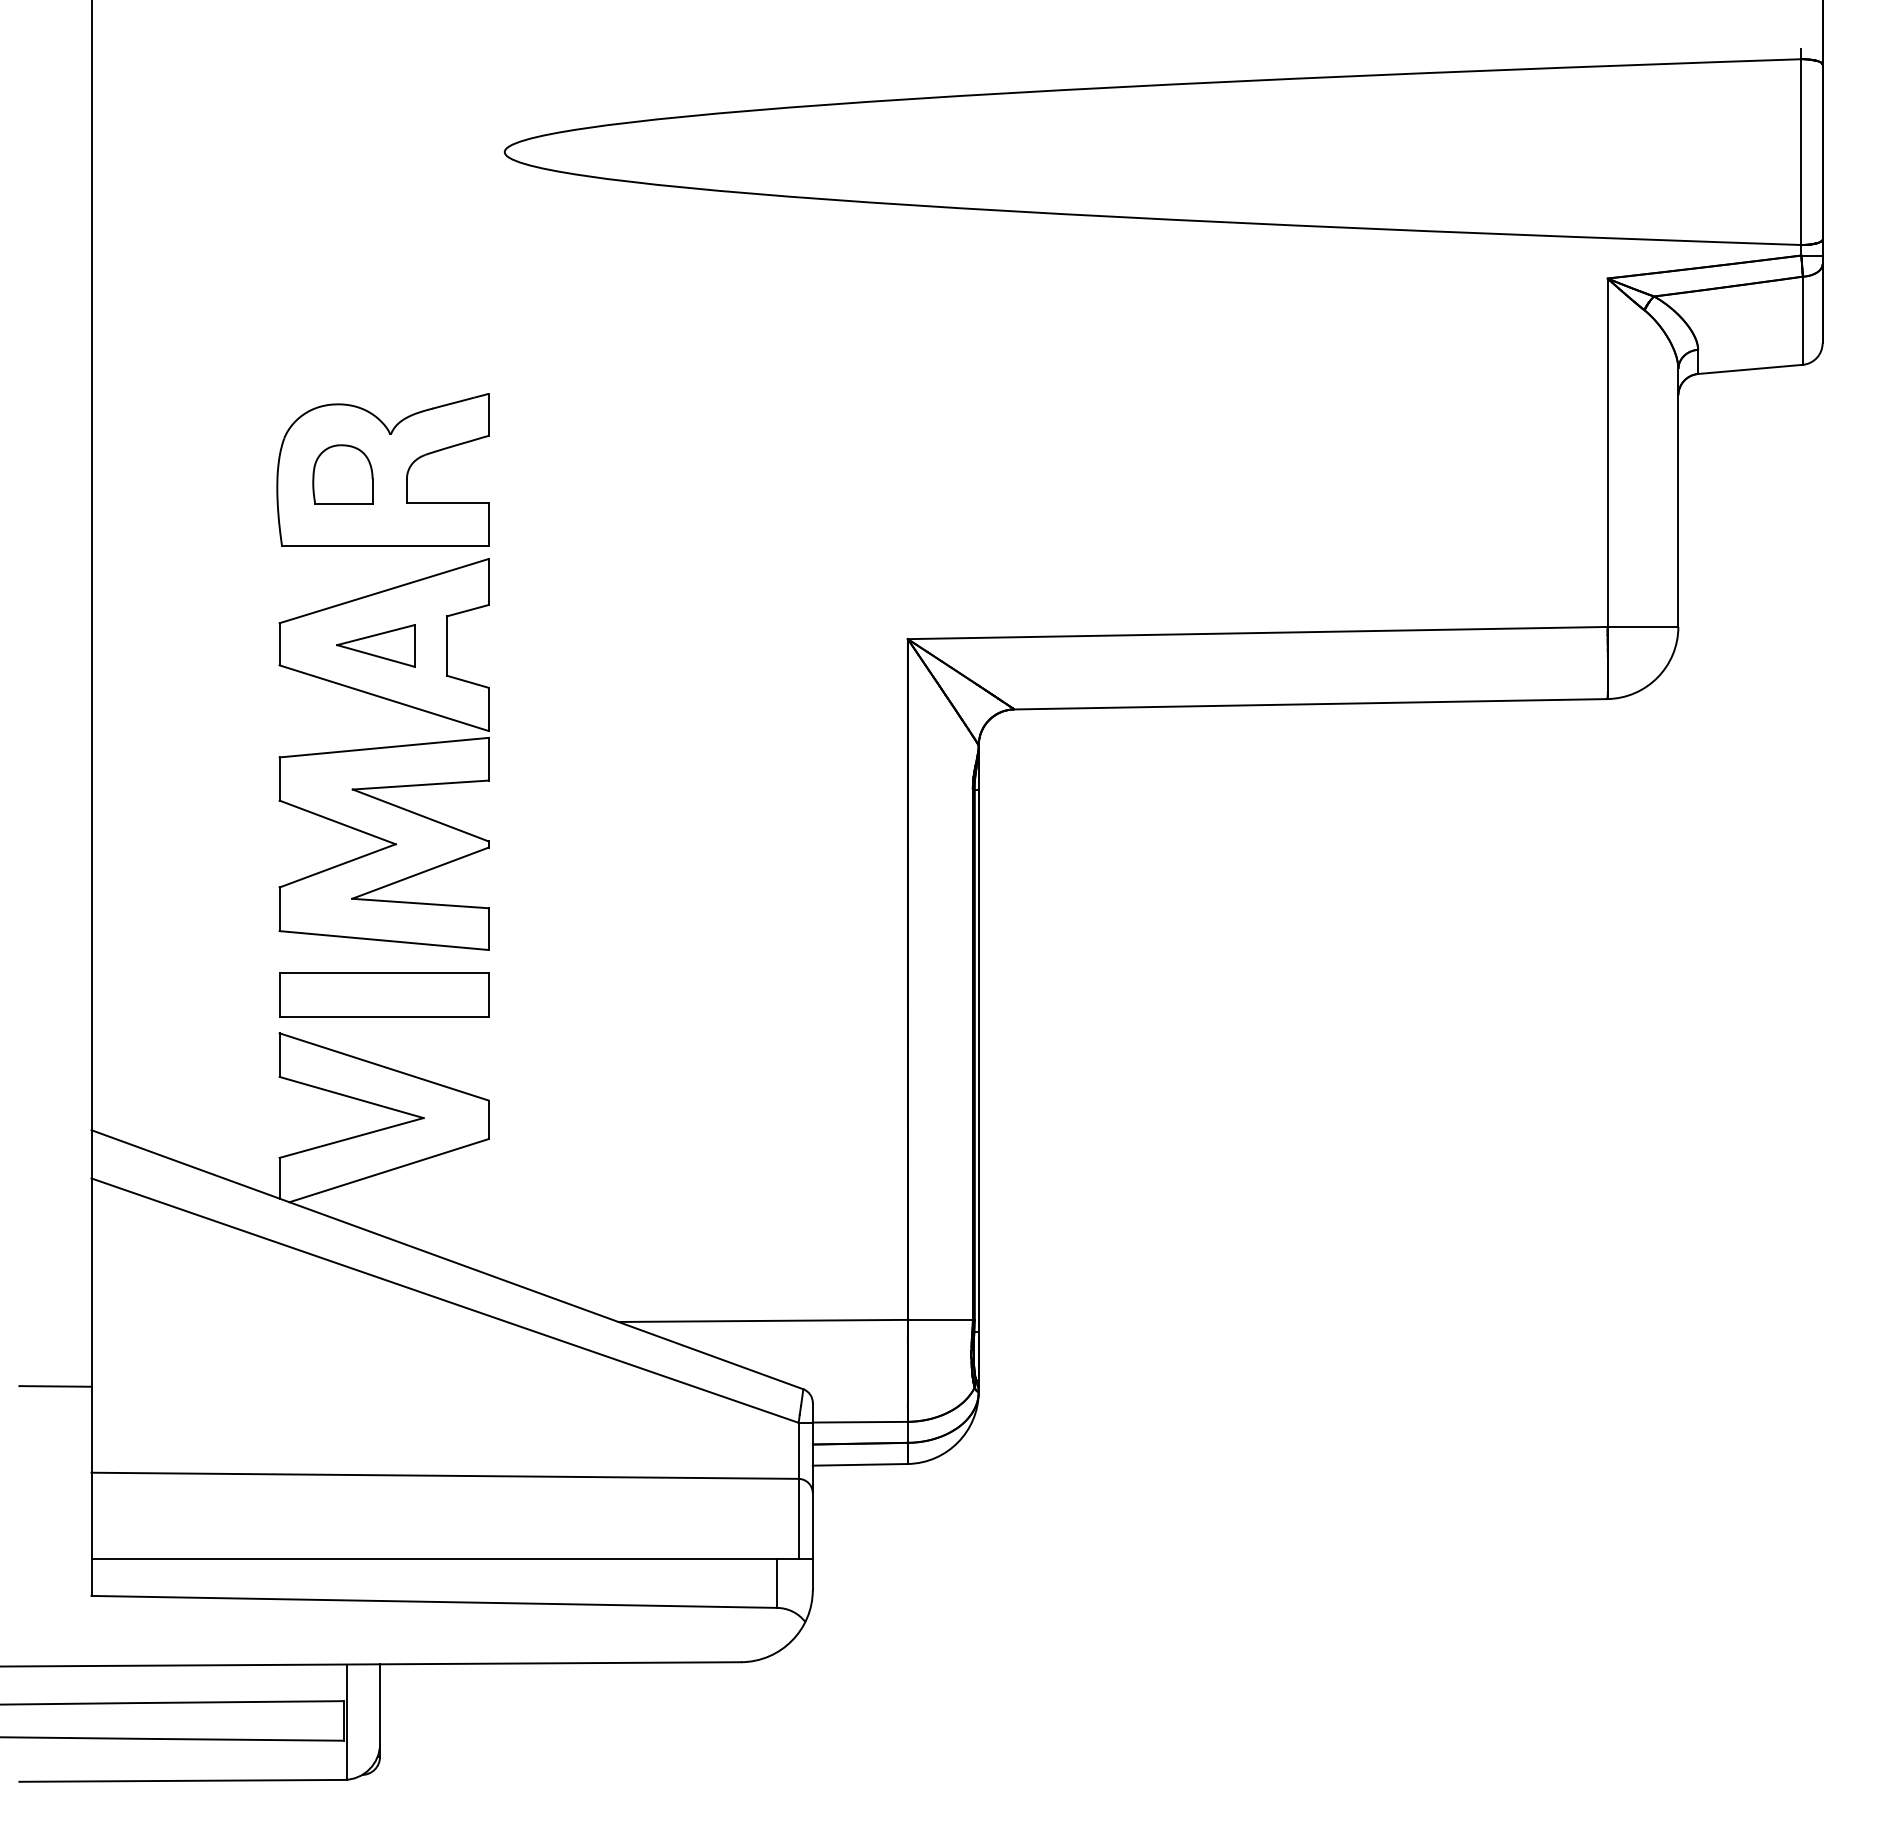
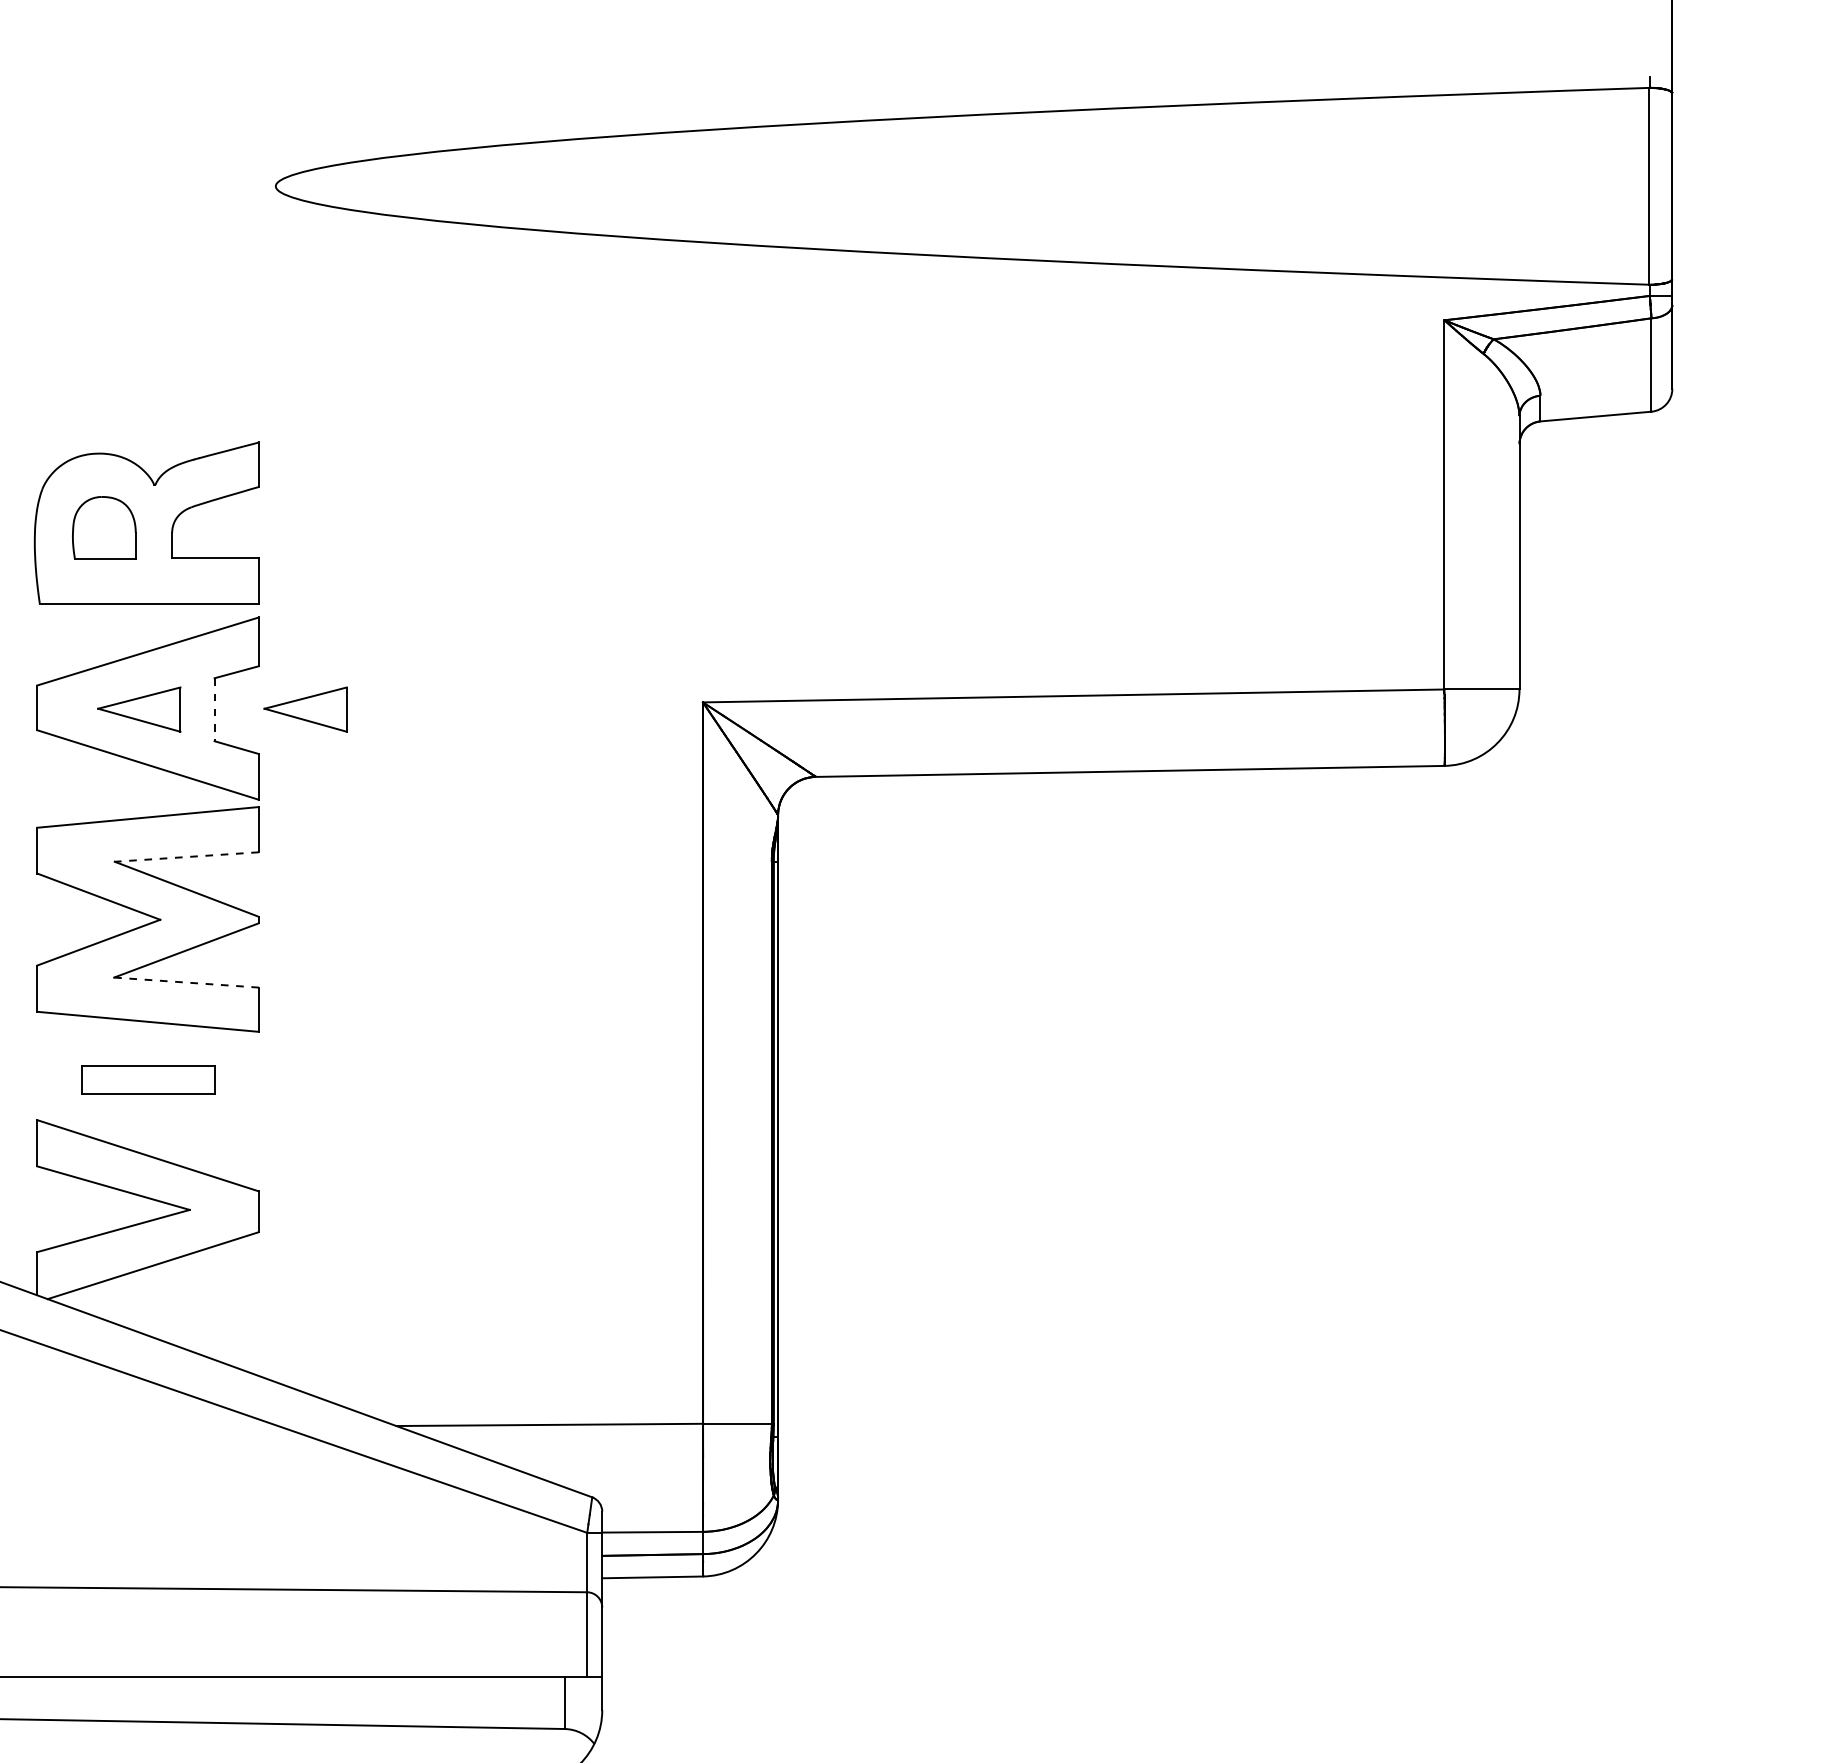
part: (532, 645) -> (305, 709), added
line: (446, 646) -> (214, 710), solid -> dashed
line: (420, 785) -> (186, 857), solid -> dashed
line: (420, 903) -> (186, 982), solid -> dashed
part: (384, 994) -> (148, 1078), size x0.6

